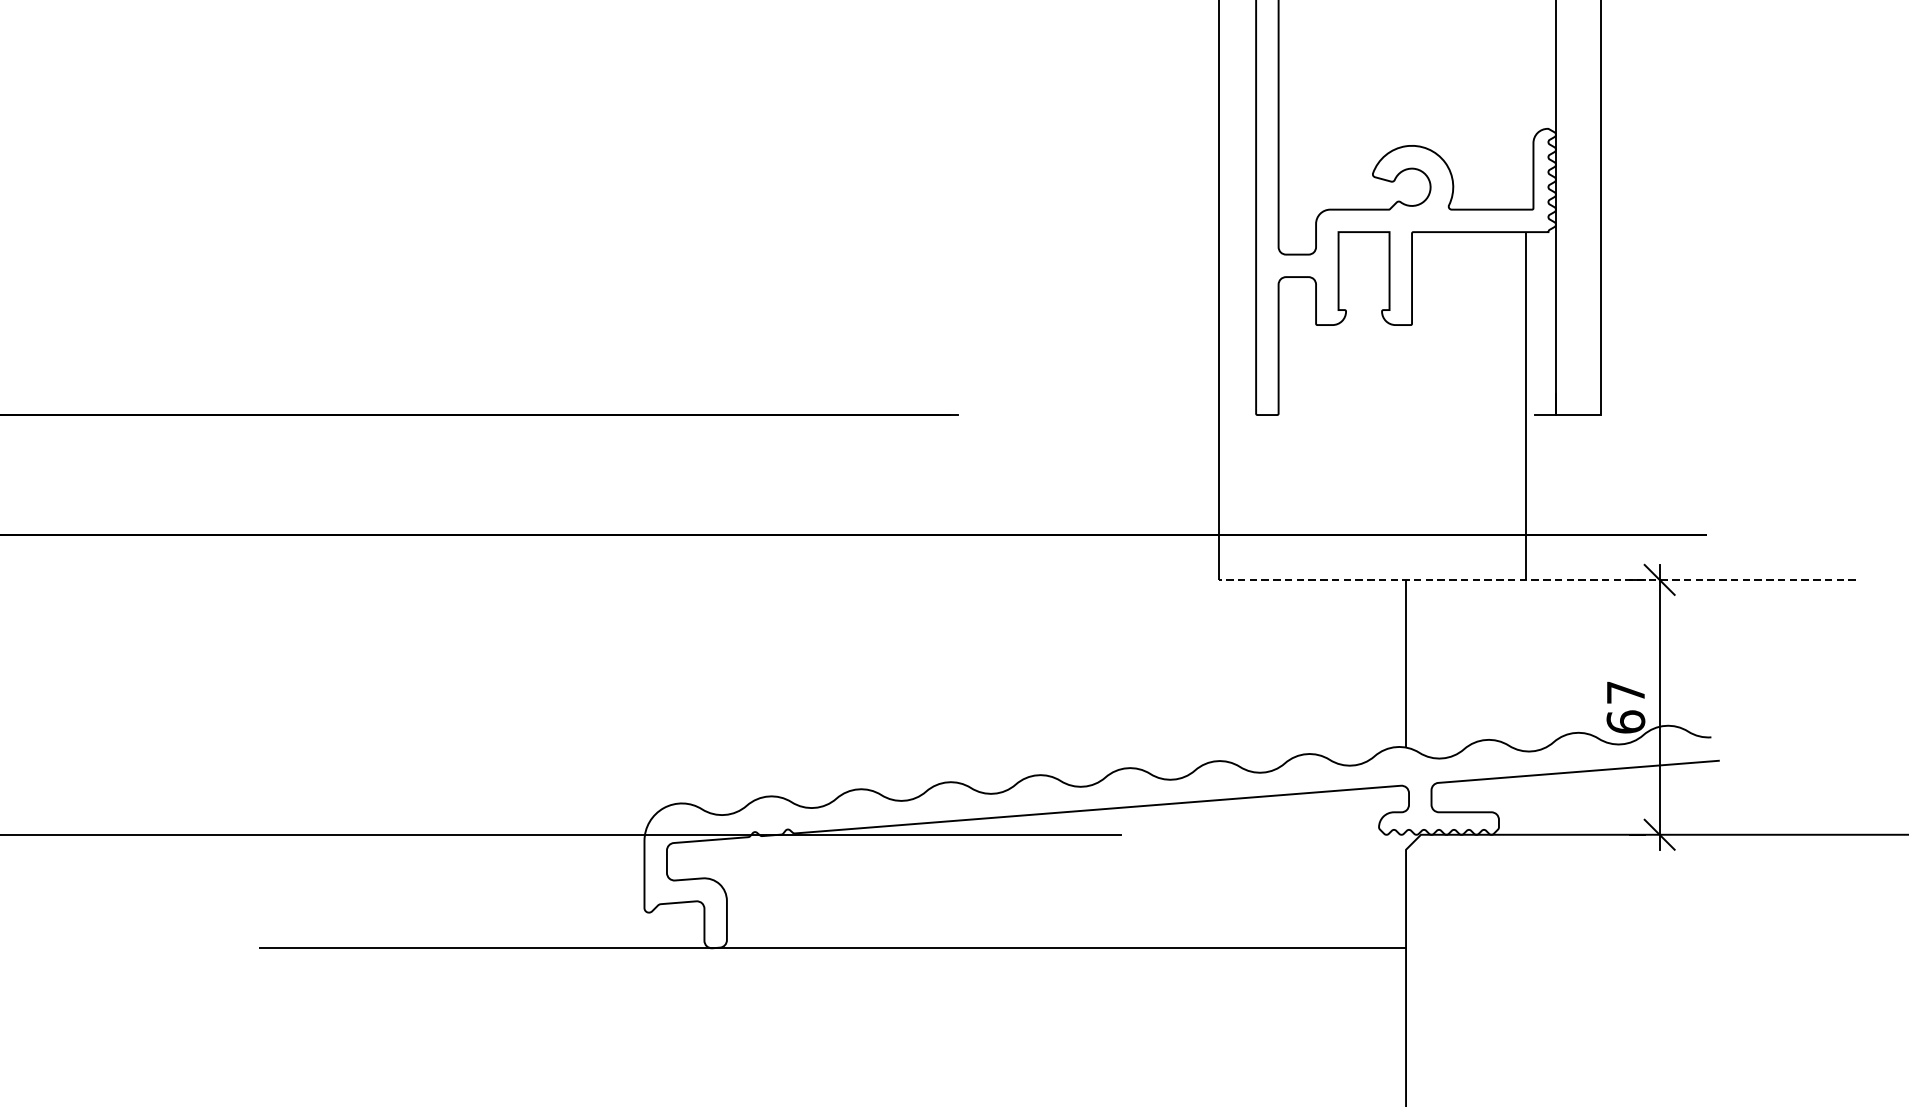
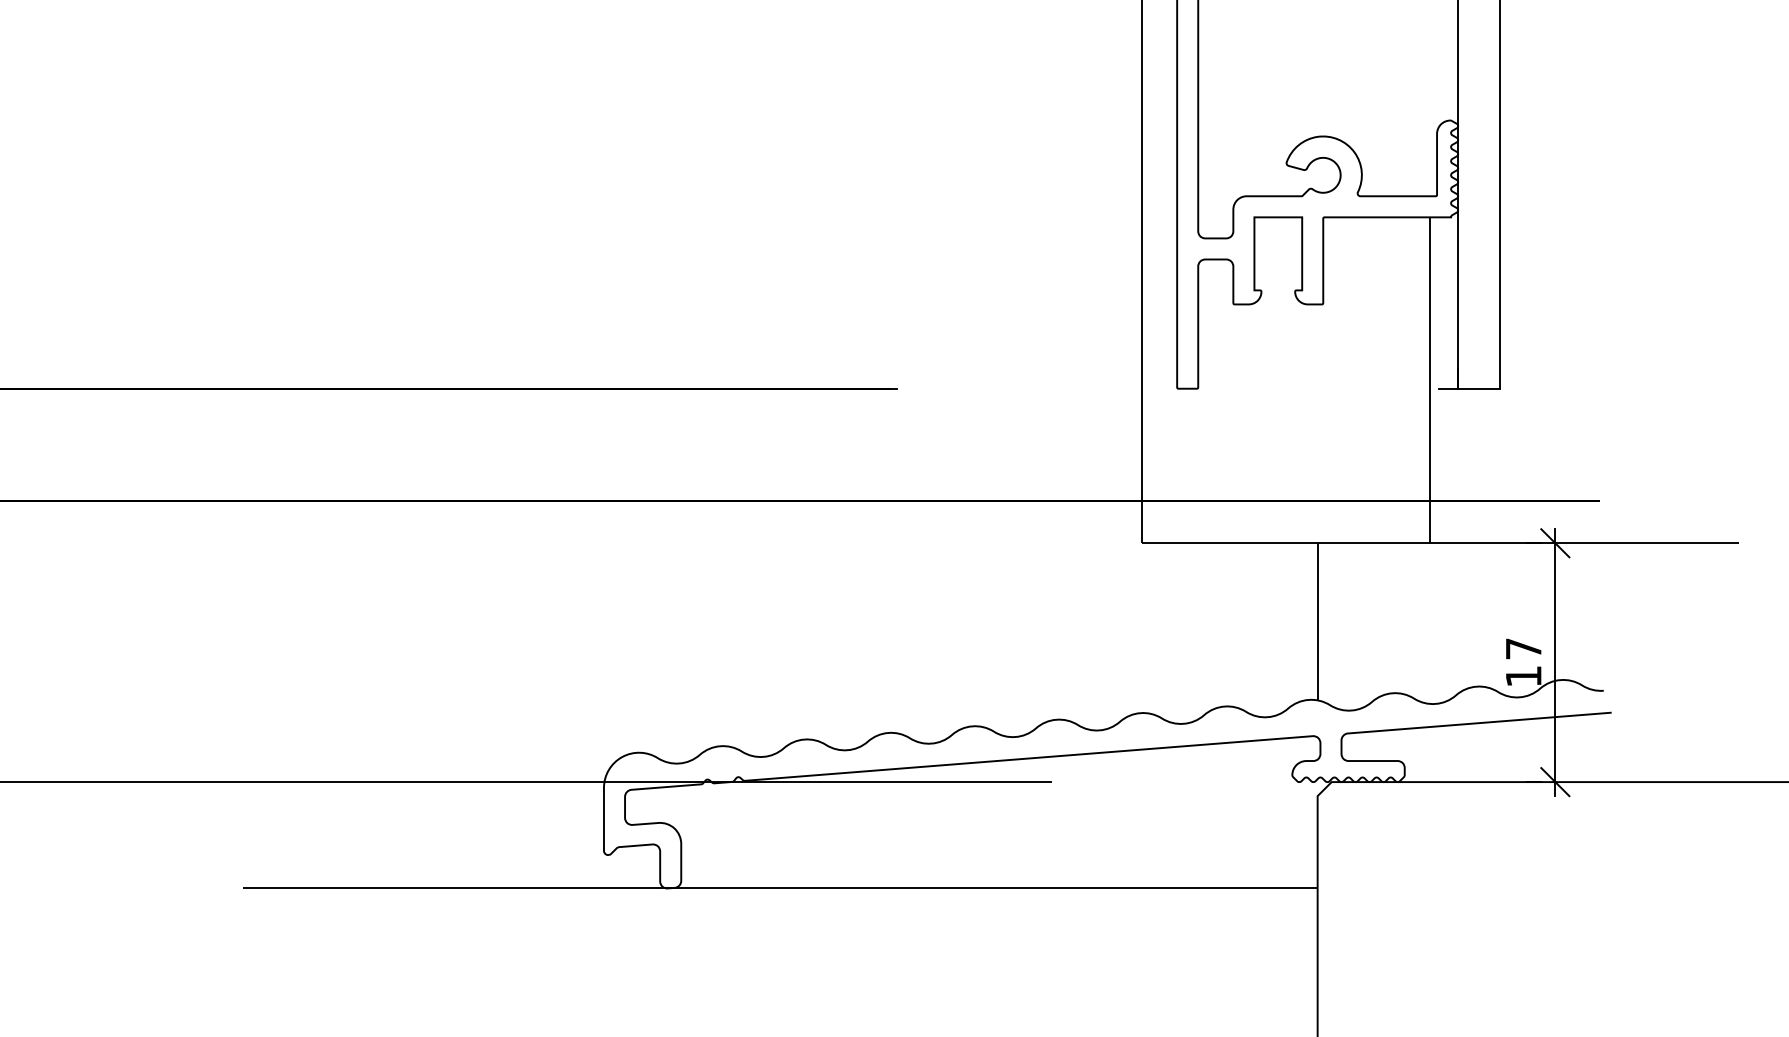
line: (1537, 580) -> (1440, 543), dashed -> solid
text: (1625, 722) -> (1523, 676), 67 -> 17

